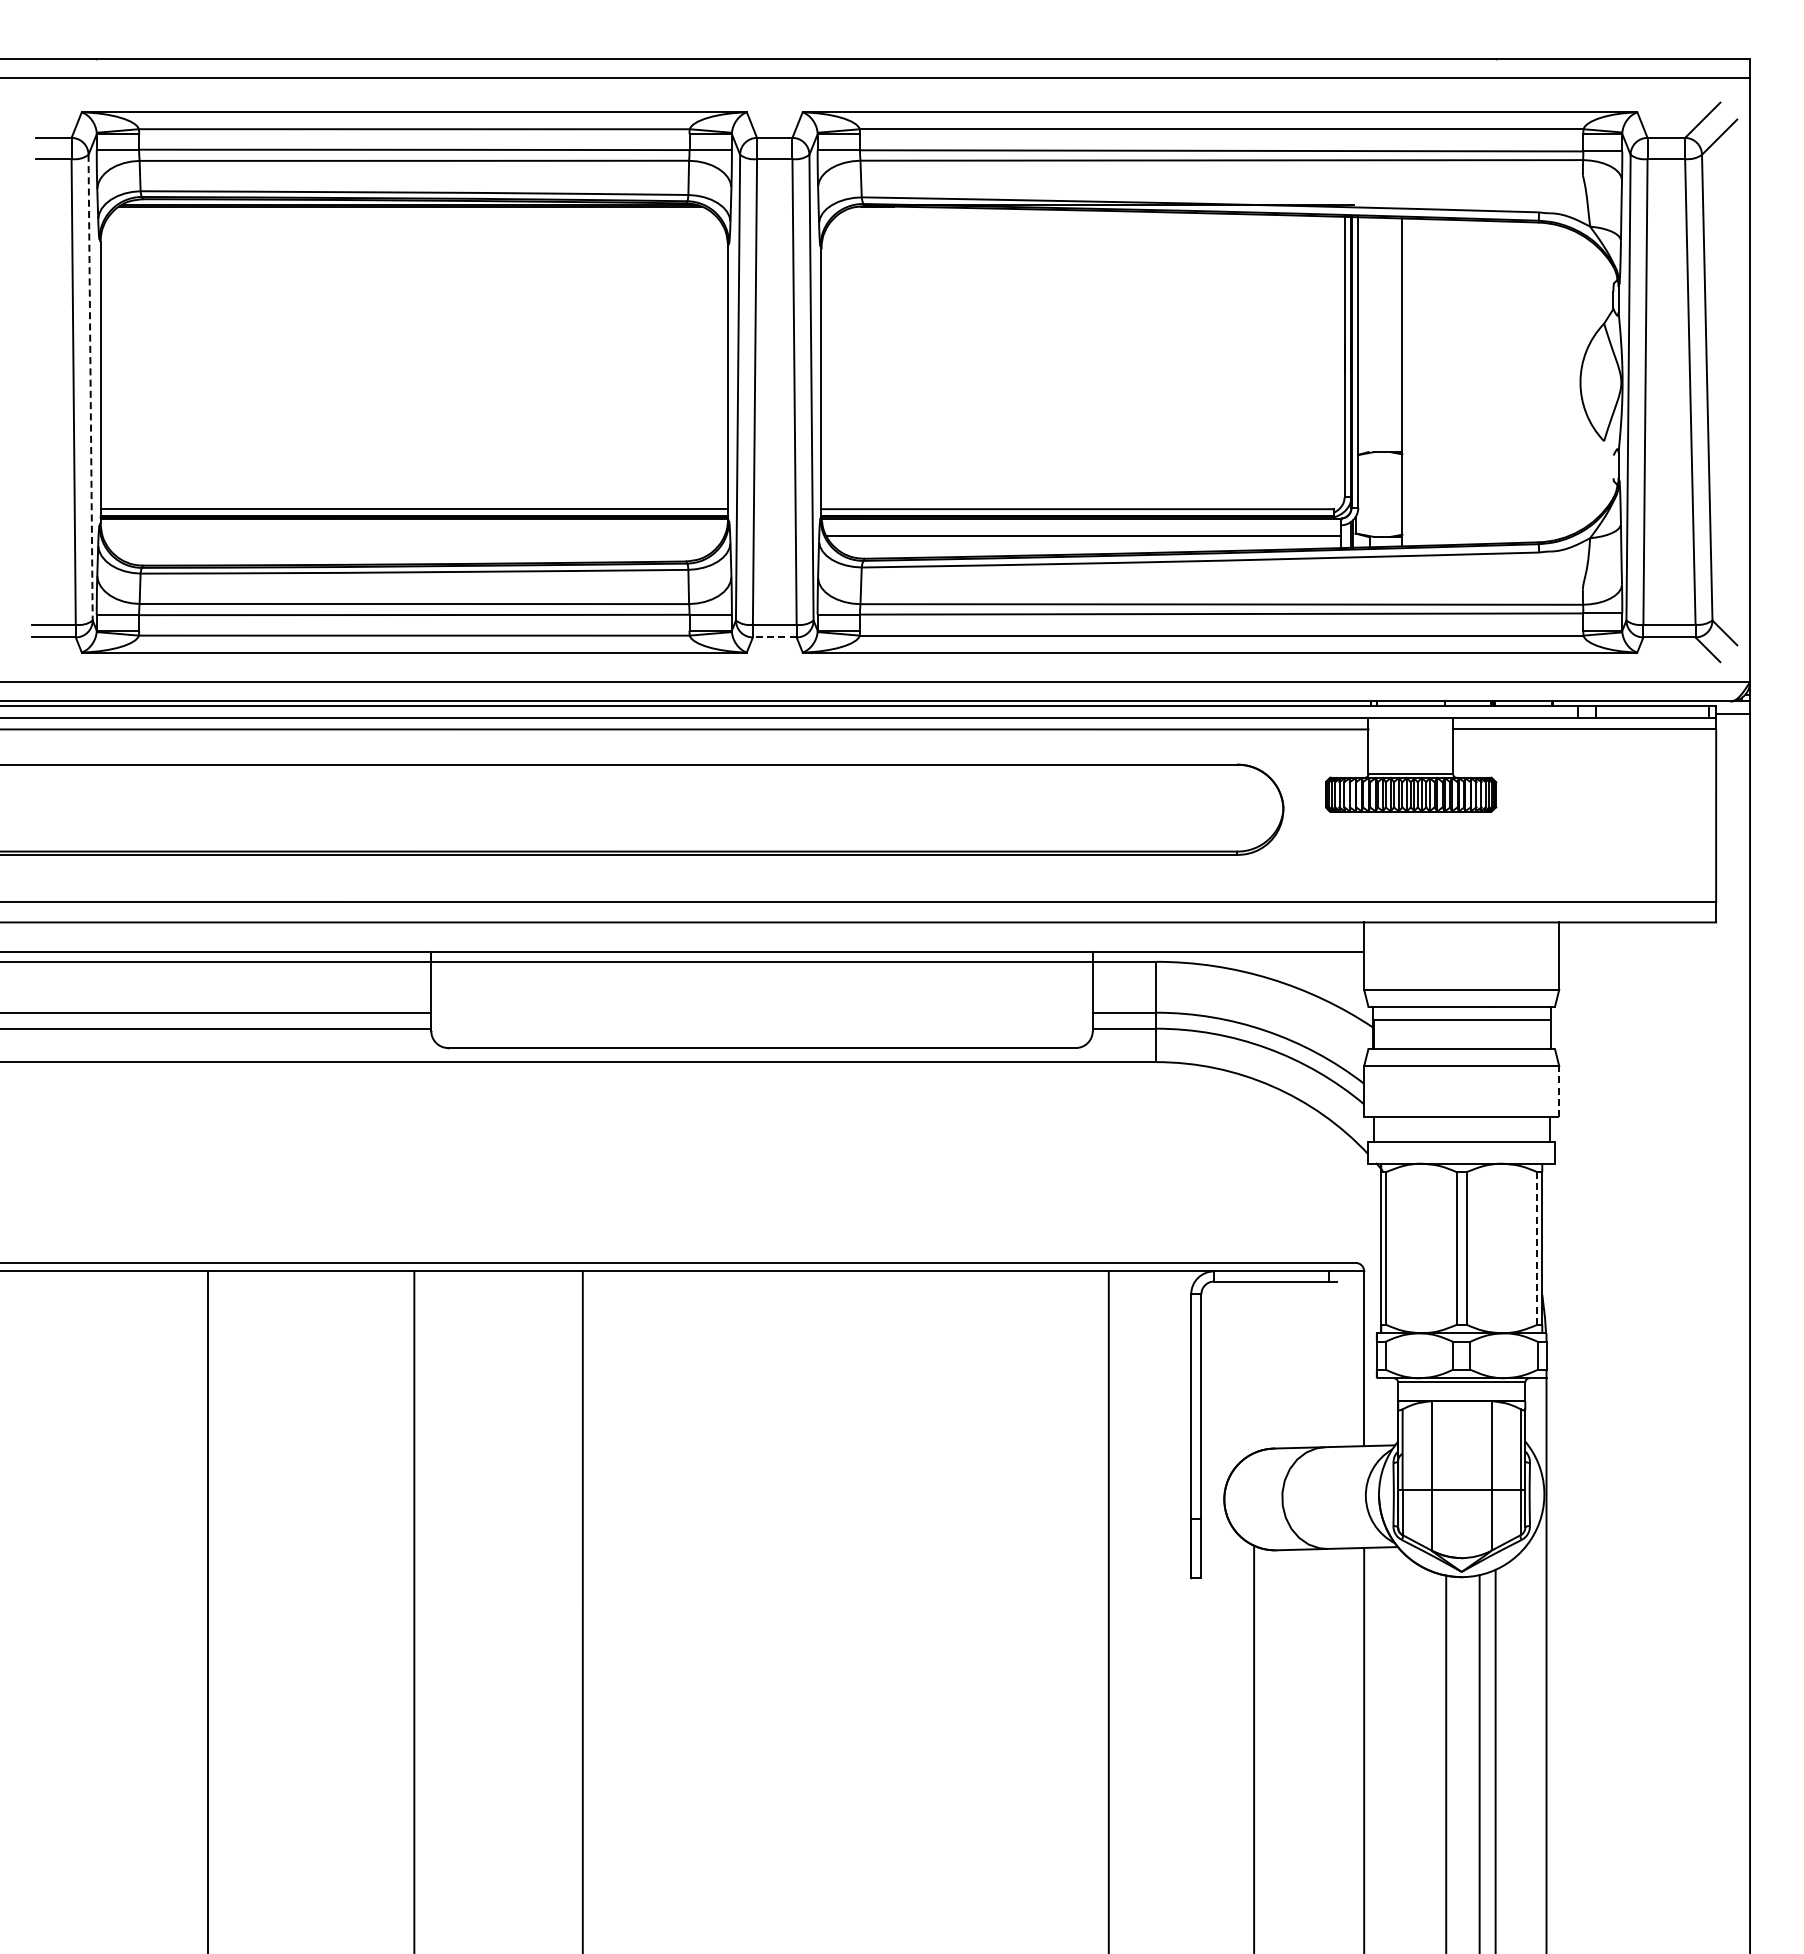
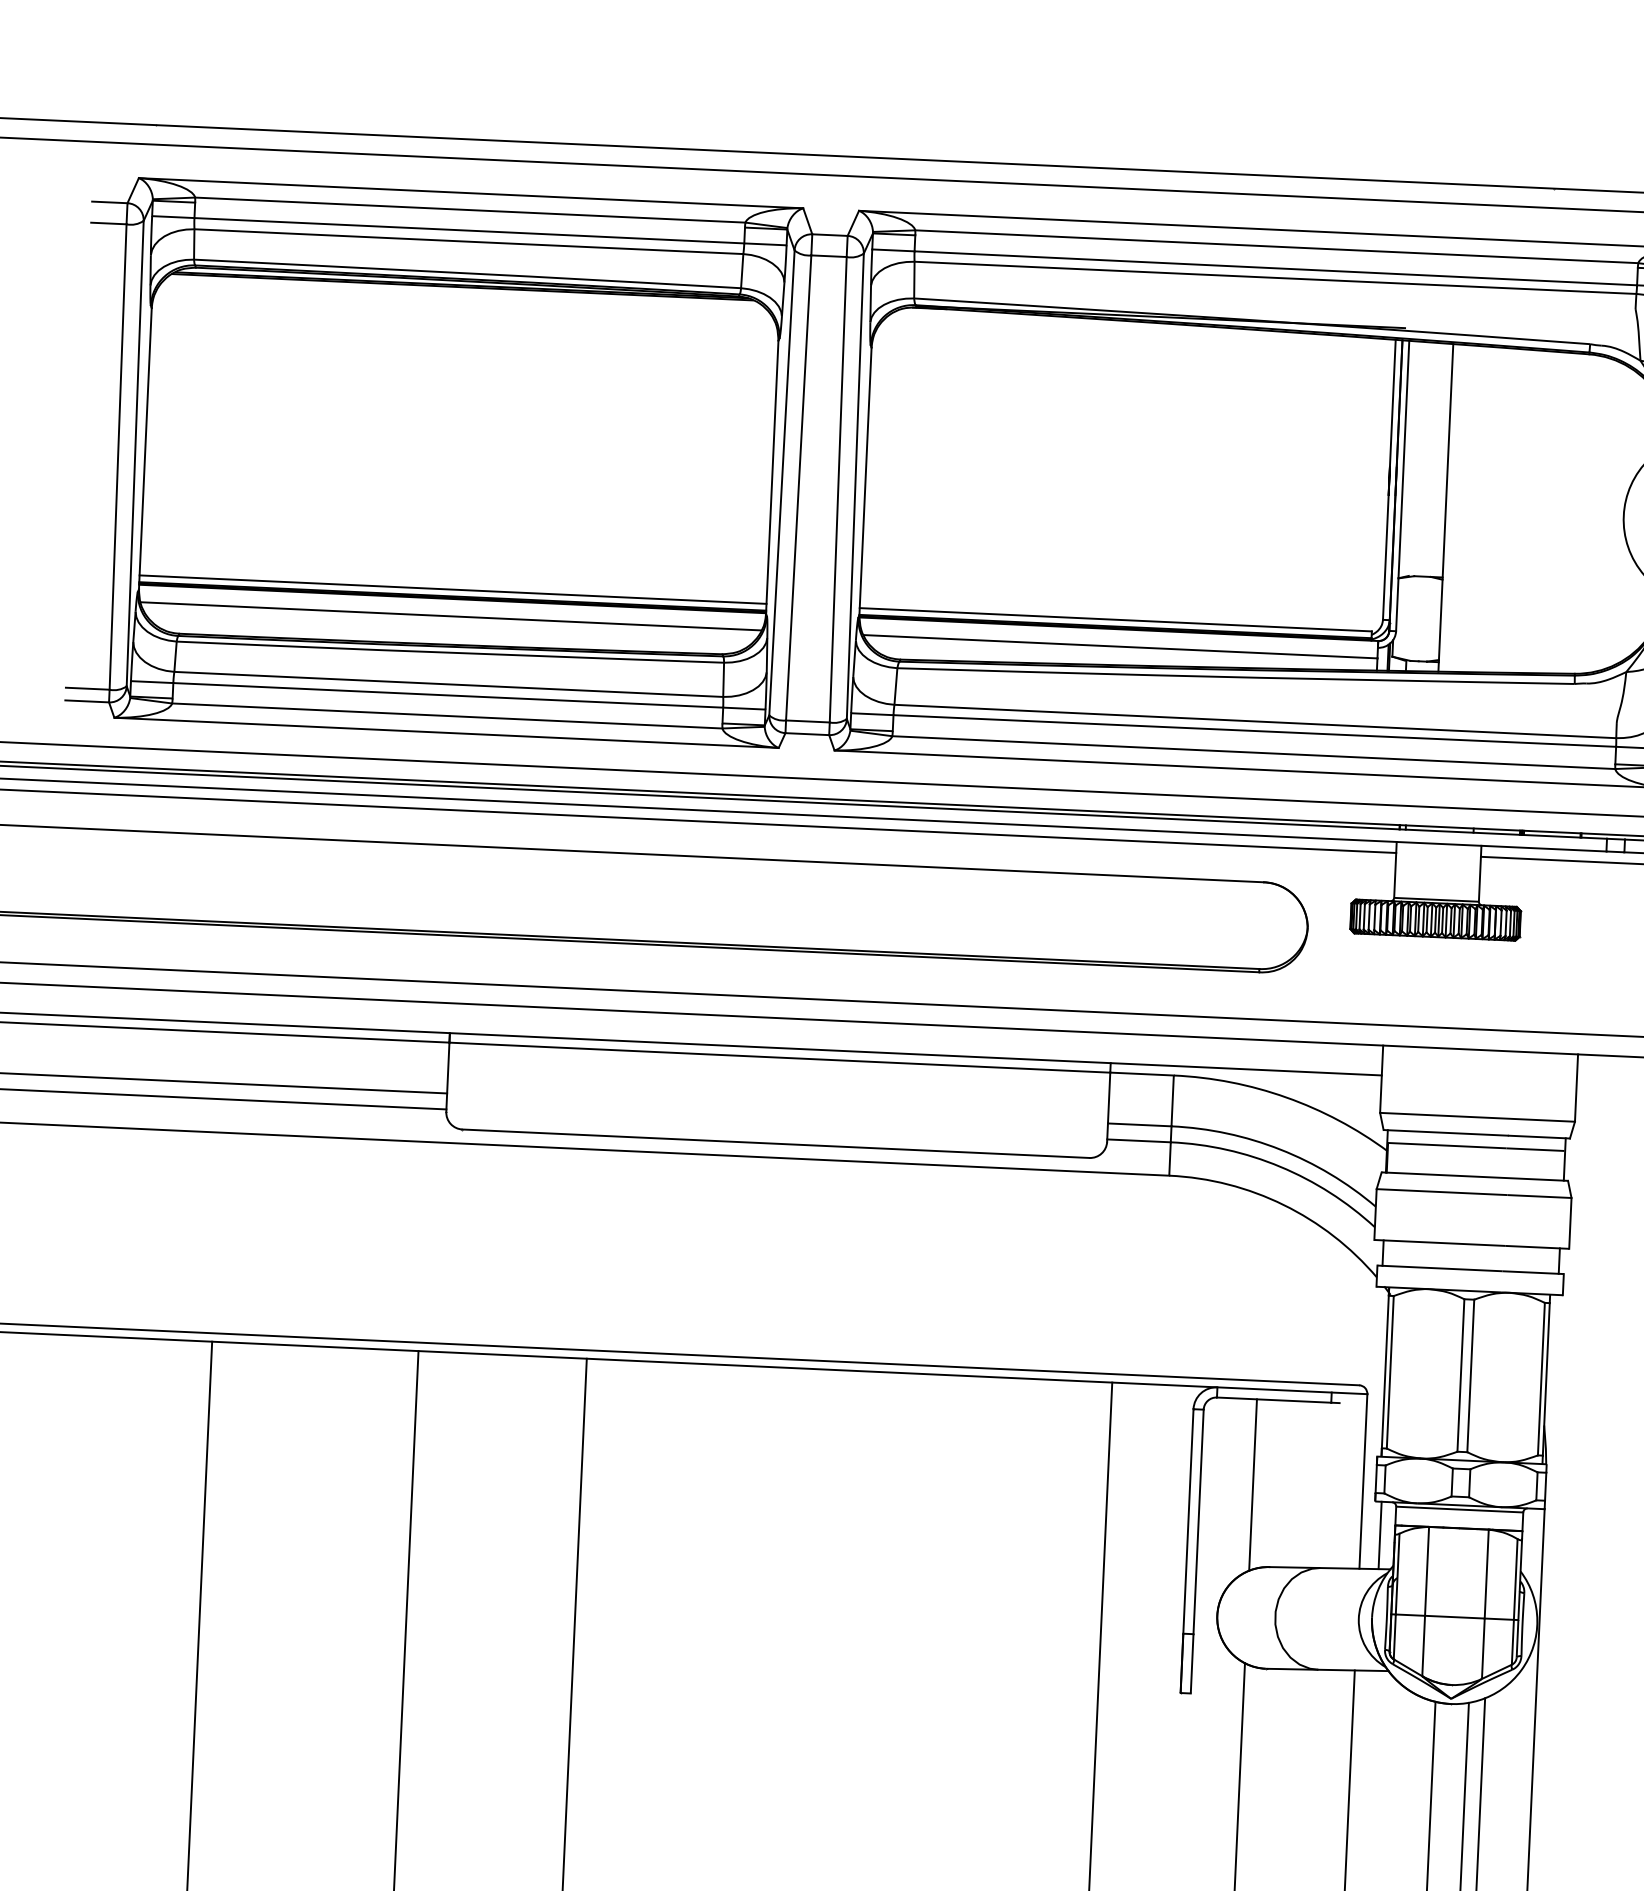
line: (90, 387) -> (135, 453), dashed -> solid
line: (413, 535) -> (451, 615), added
line: (774, 637) -> (807, 734), dashed -> solid
line: (1559, 1091) -> (1570, 1223), dashed -> solid
line: (1537, 1247) -> (1541, 1378), dashed -> solid
line: (1254, 1367) -> (1253, 1485), added
line: (1383, 1411) -> (1380, 1535), added

